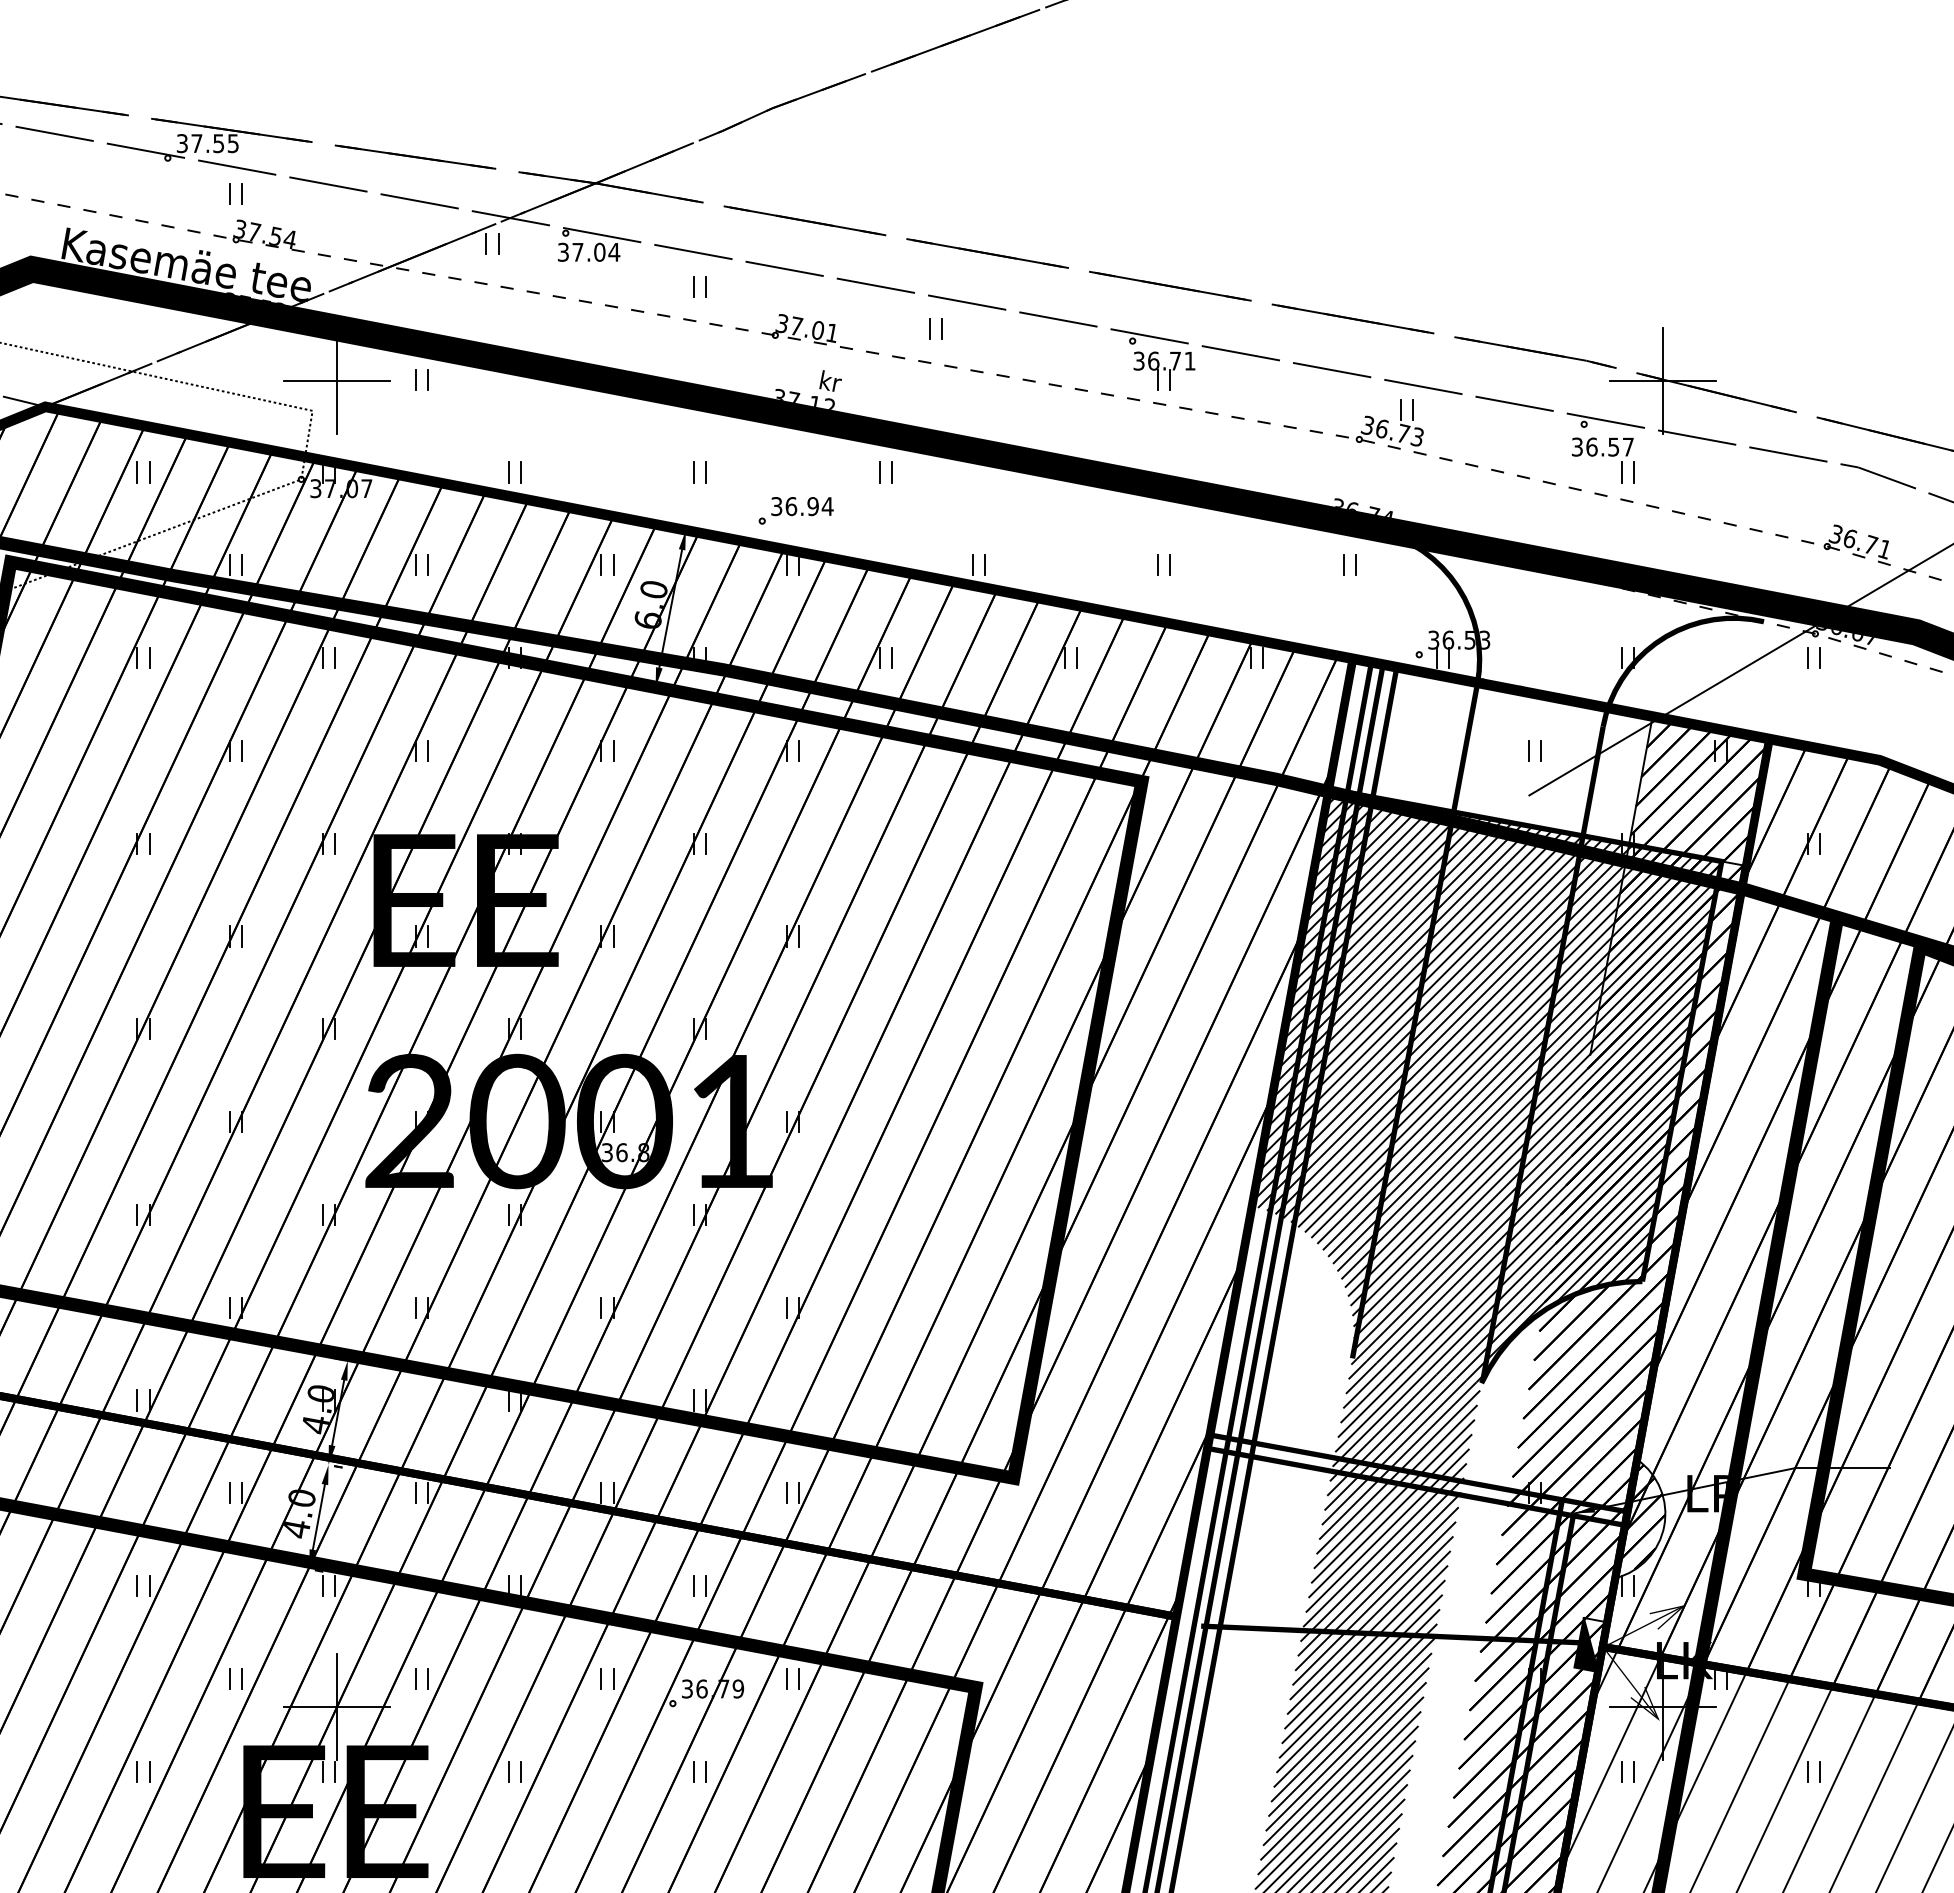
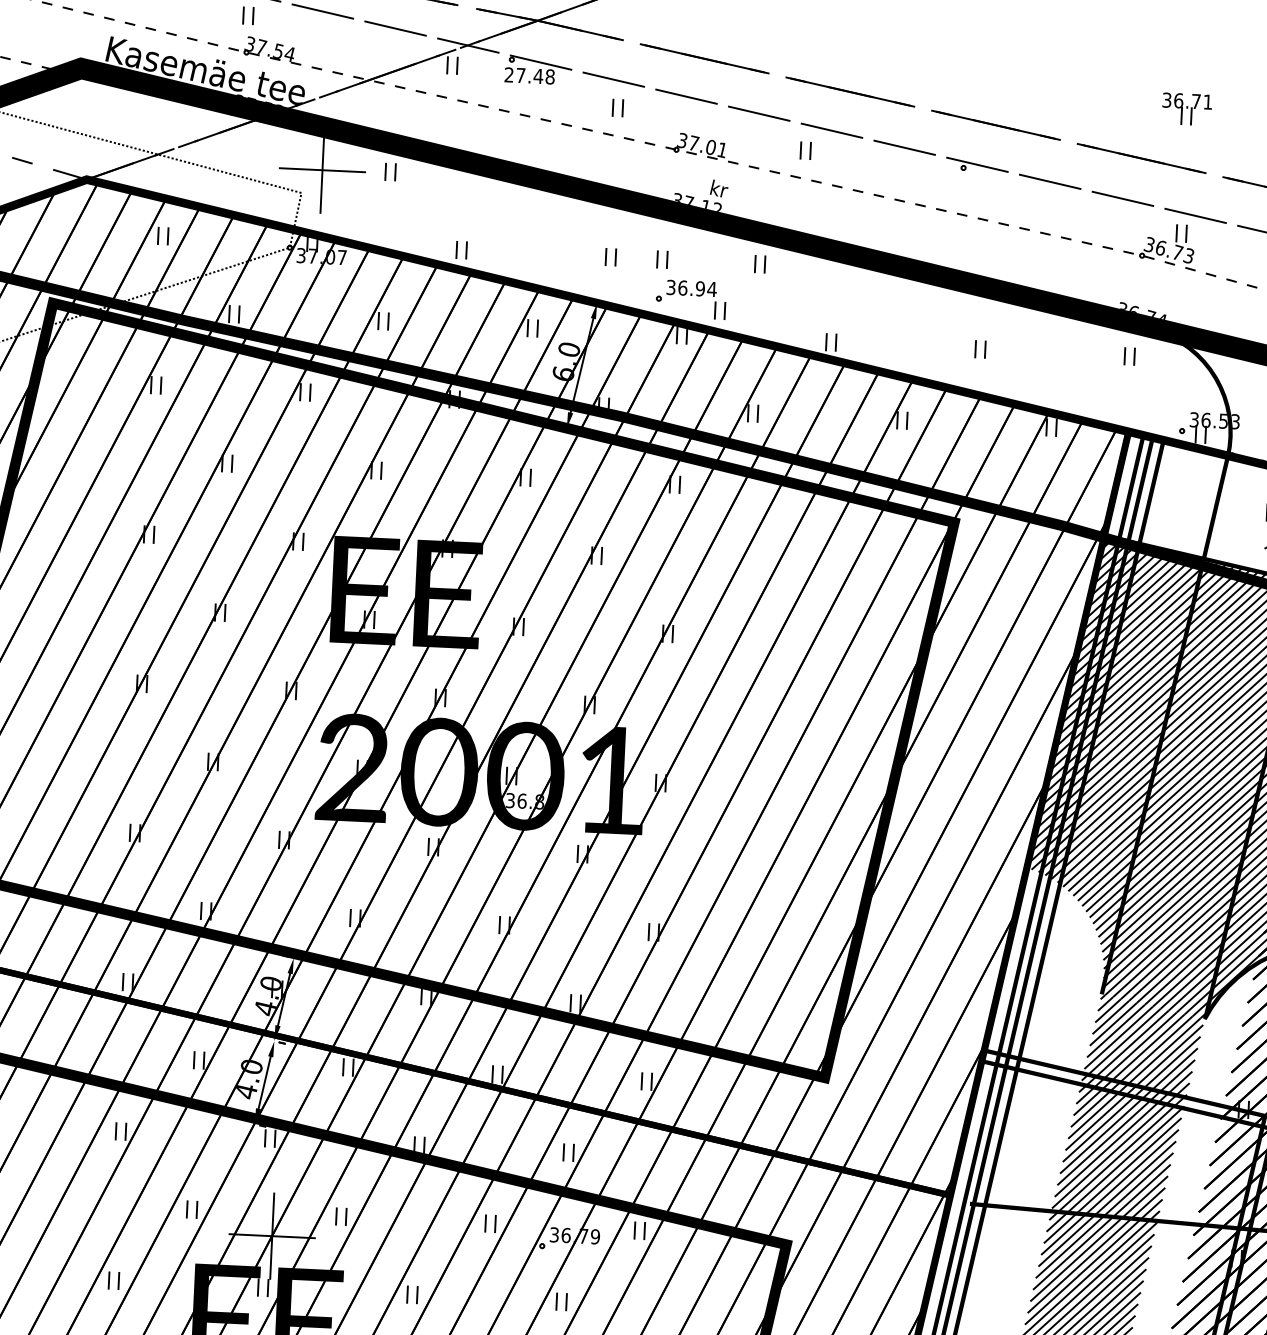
text: (589, 251) -> (530, 75), 37.04 -> 27.48
part: (1164, 370) -> (1187, 108), moved
part: (763, 472) -> (661, 259), added
part: (838, 532) -> (719, 310), added

